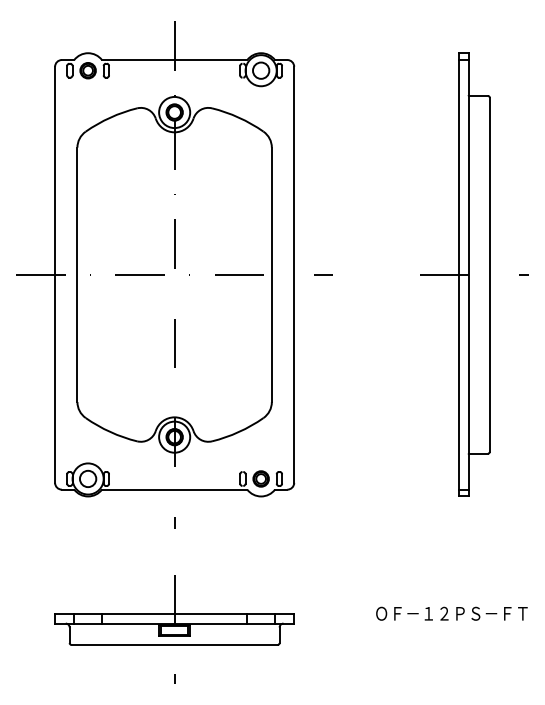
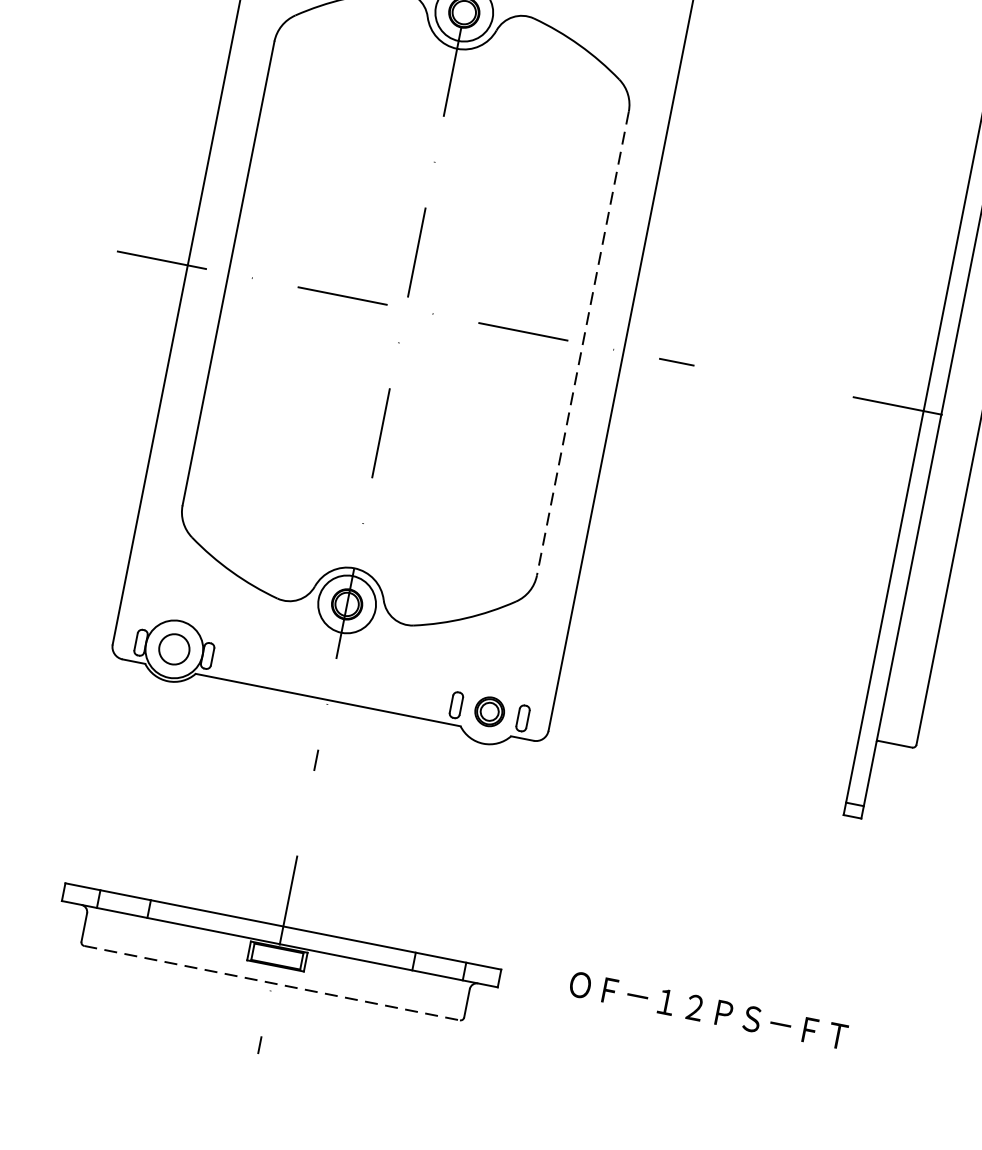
line: (271, 275) -> (582, 344), solid -> dashed
text: (451, 613) -> (707, 1009), moved
line: (175, 644) -> (273, 982), solid -> dashed

